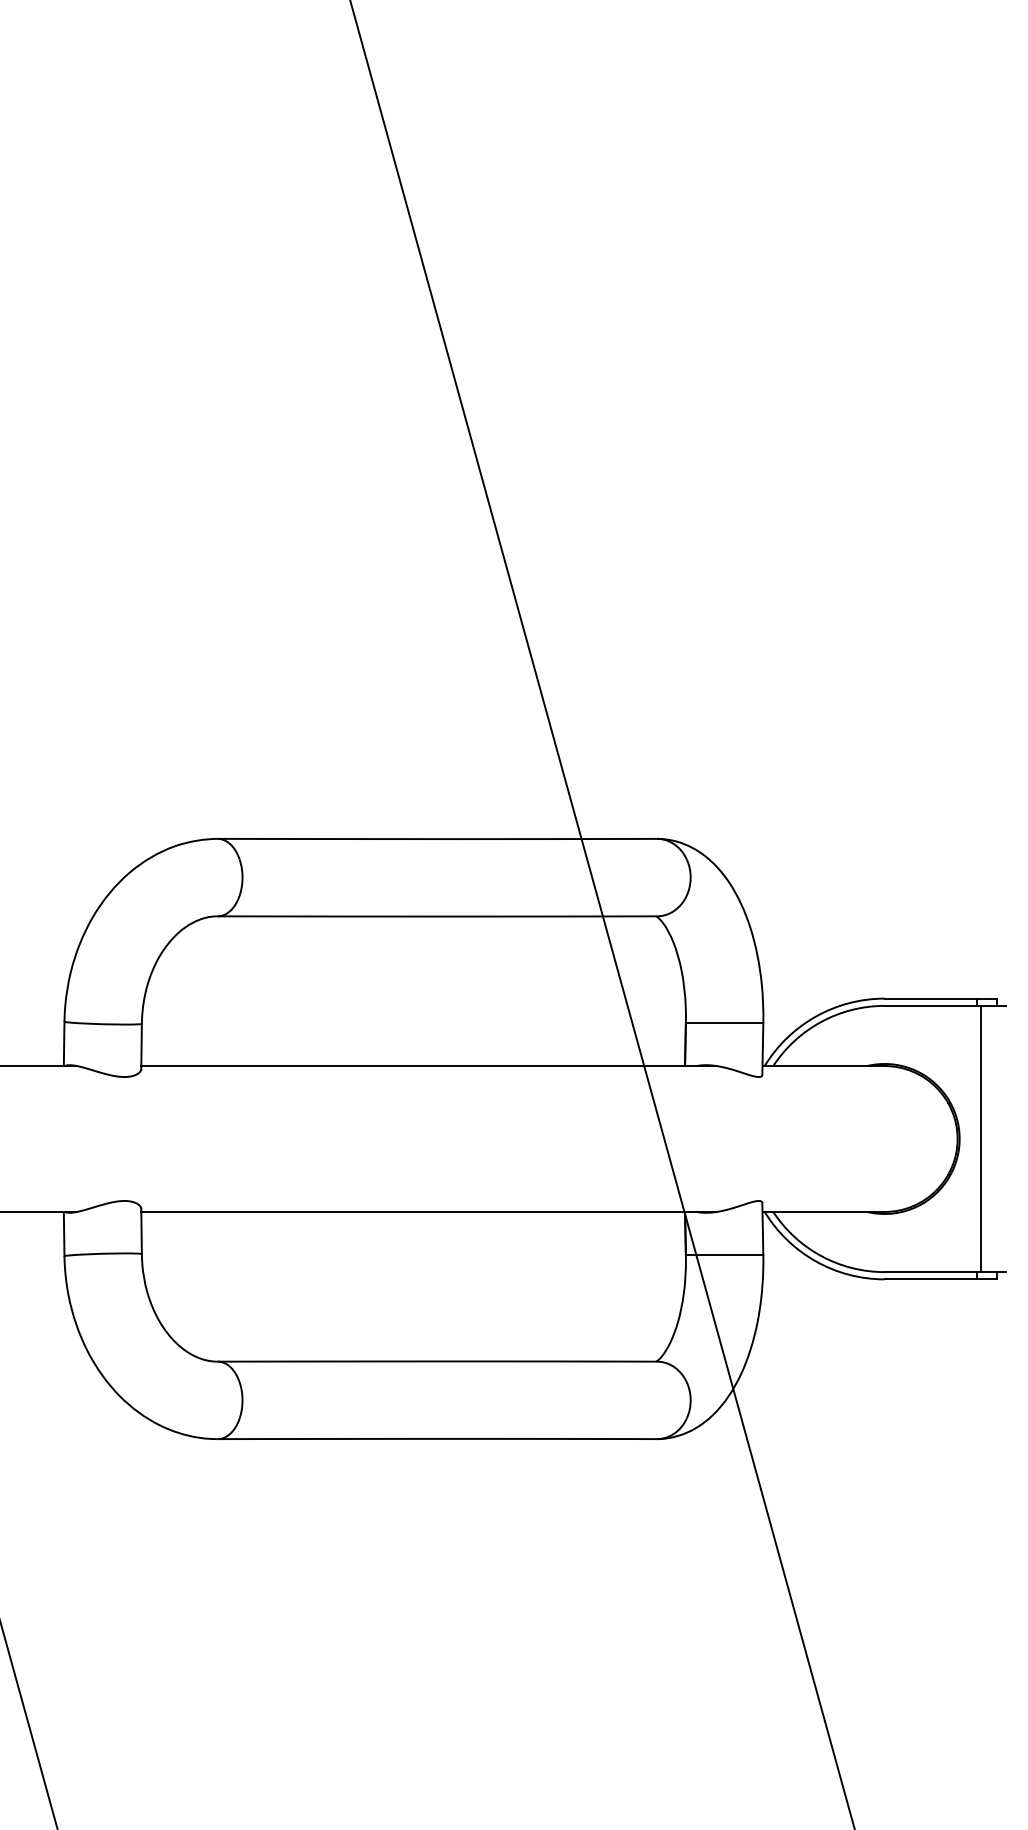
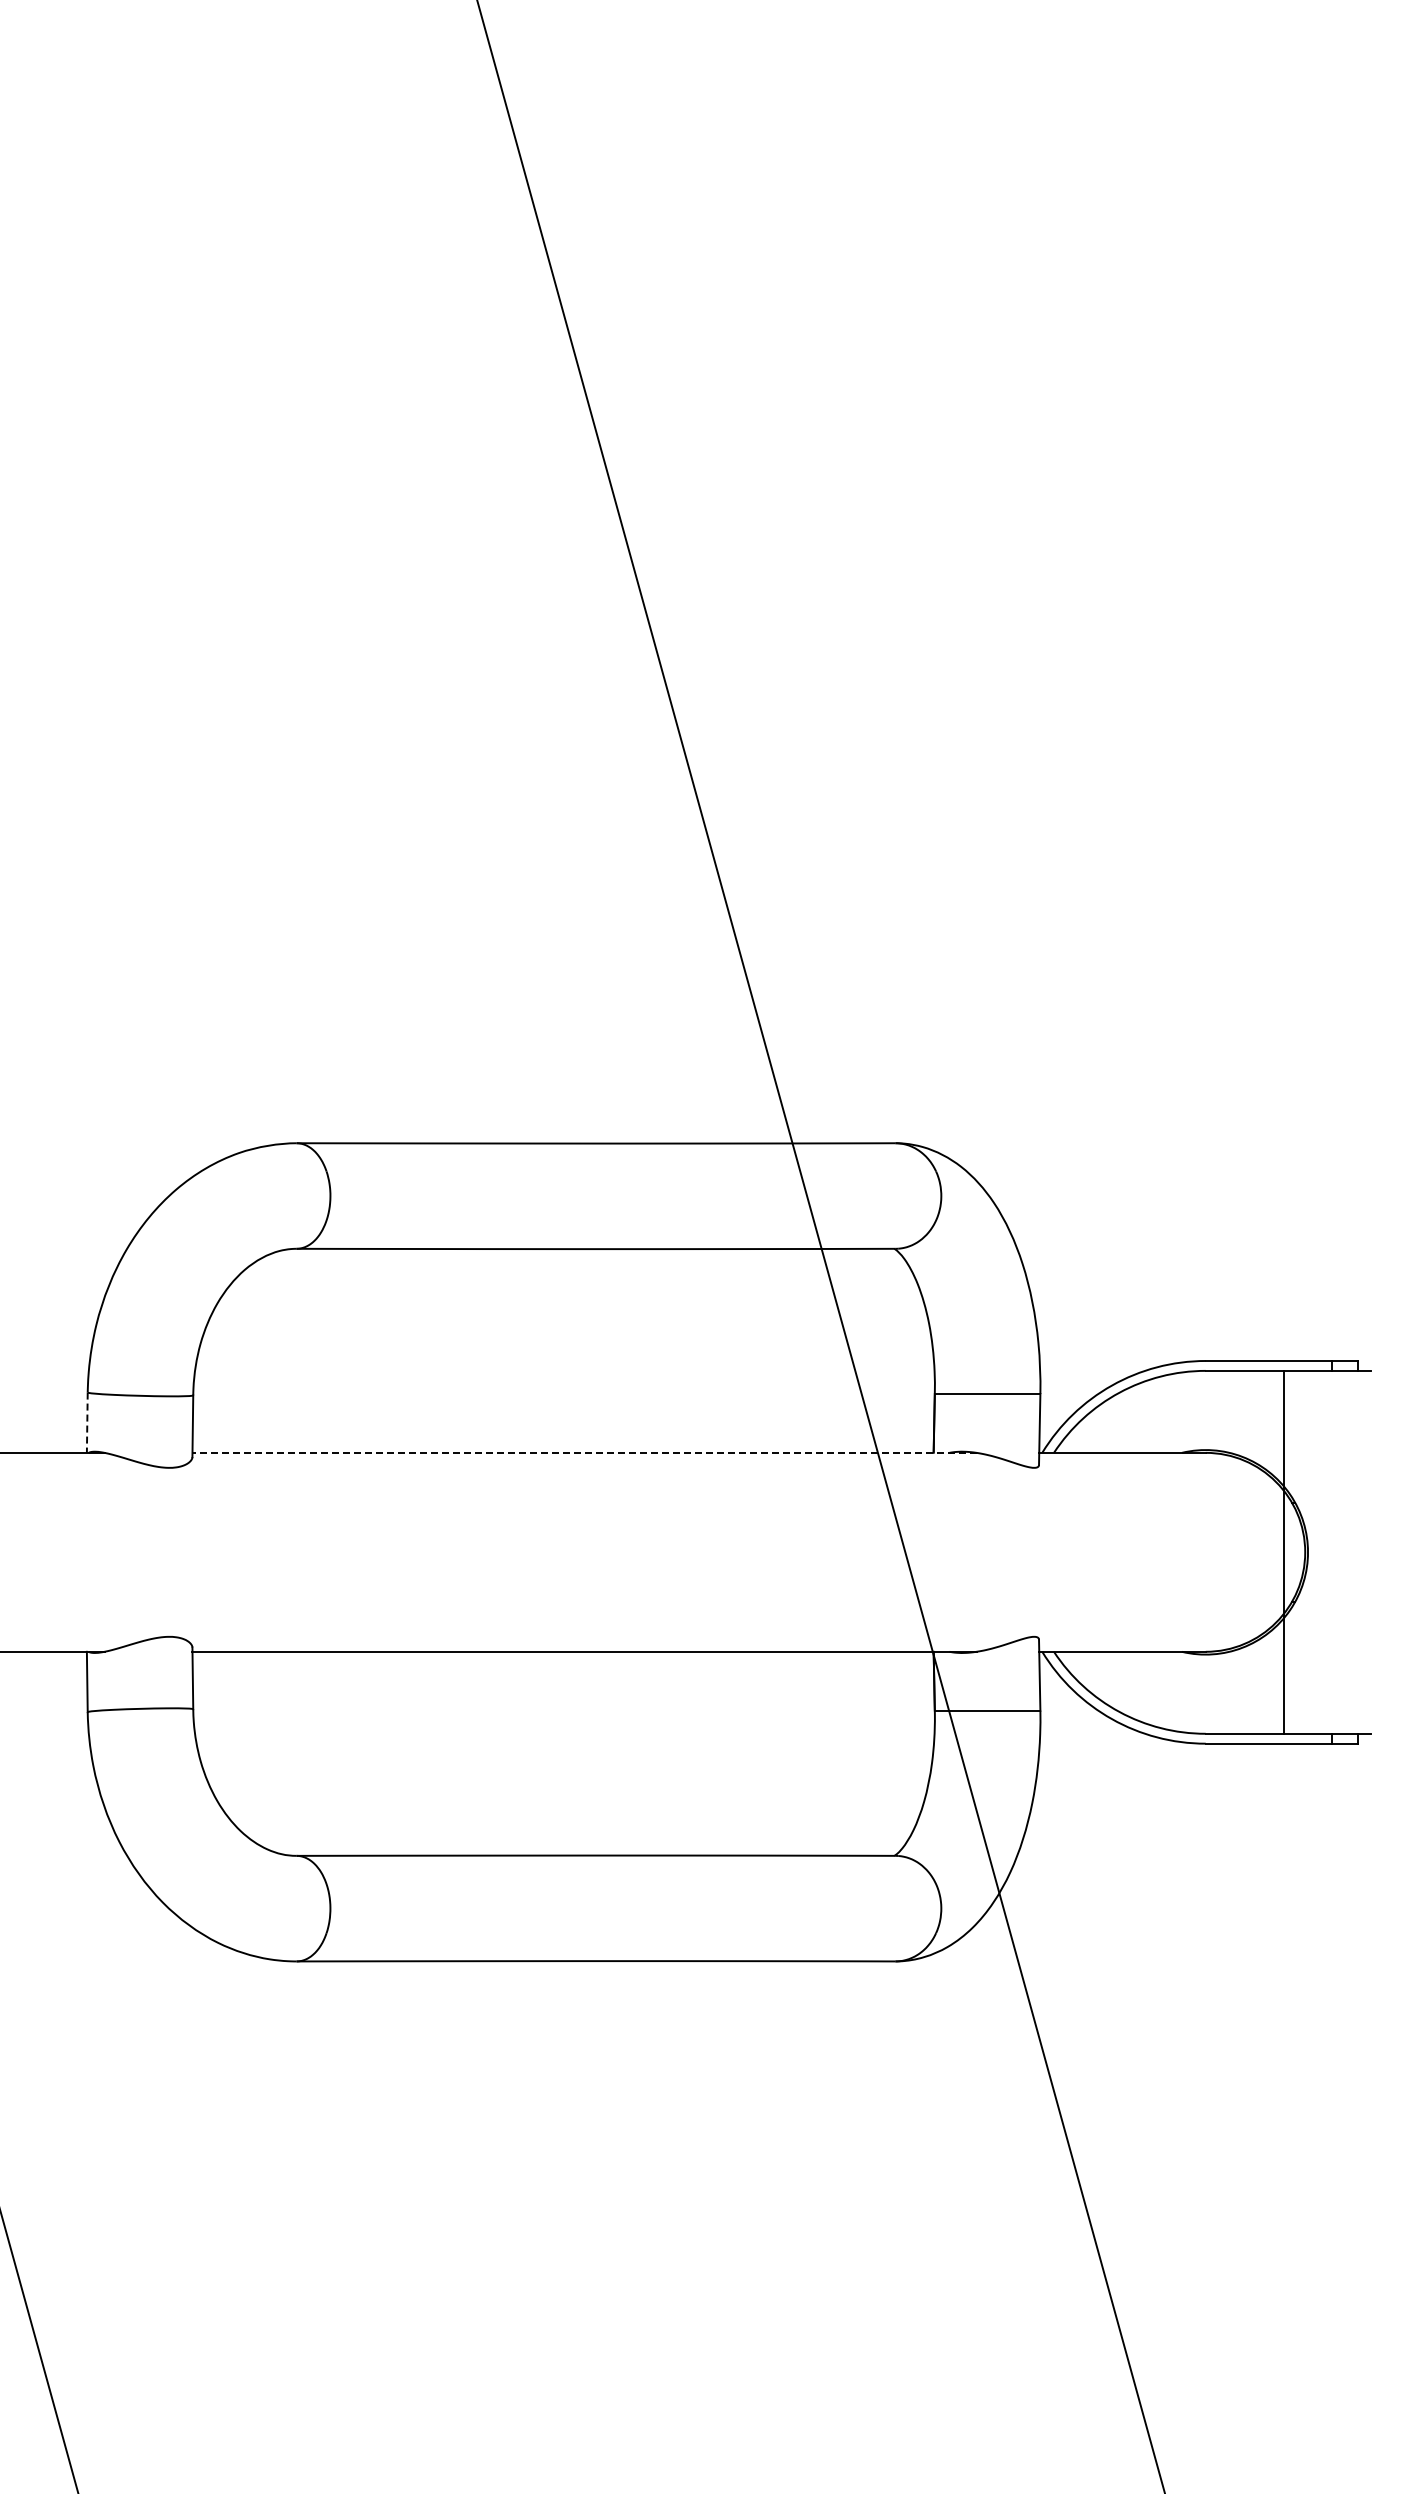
line: (64, 1044) -> (87, 1423), solid -> dashed
line: (428, 1065) -> (584, 1452), solid -> dashed
line: (981, 1138) -> (1283, 1551), moved

